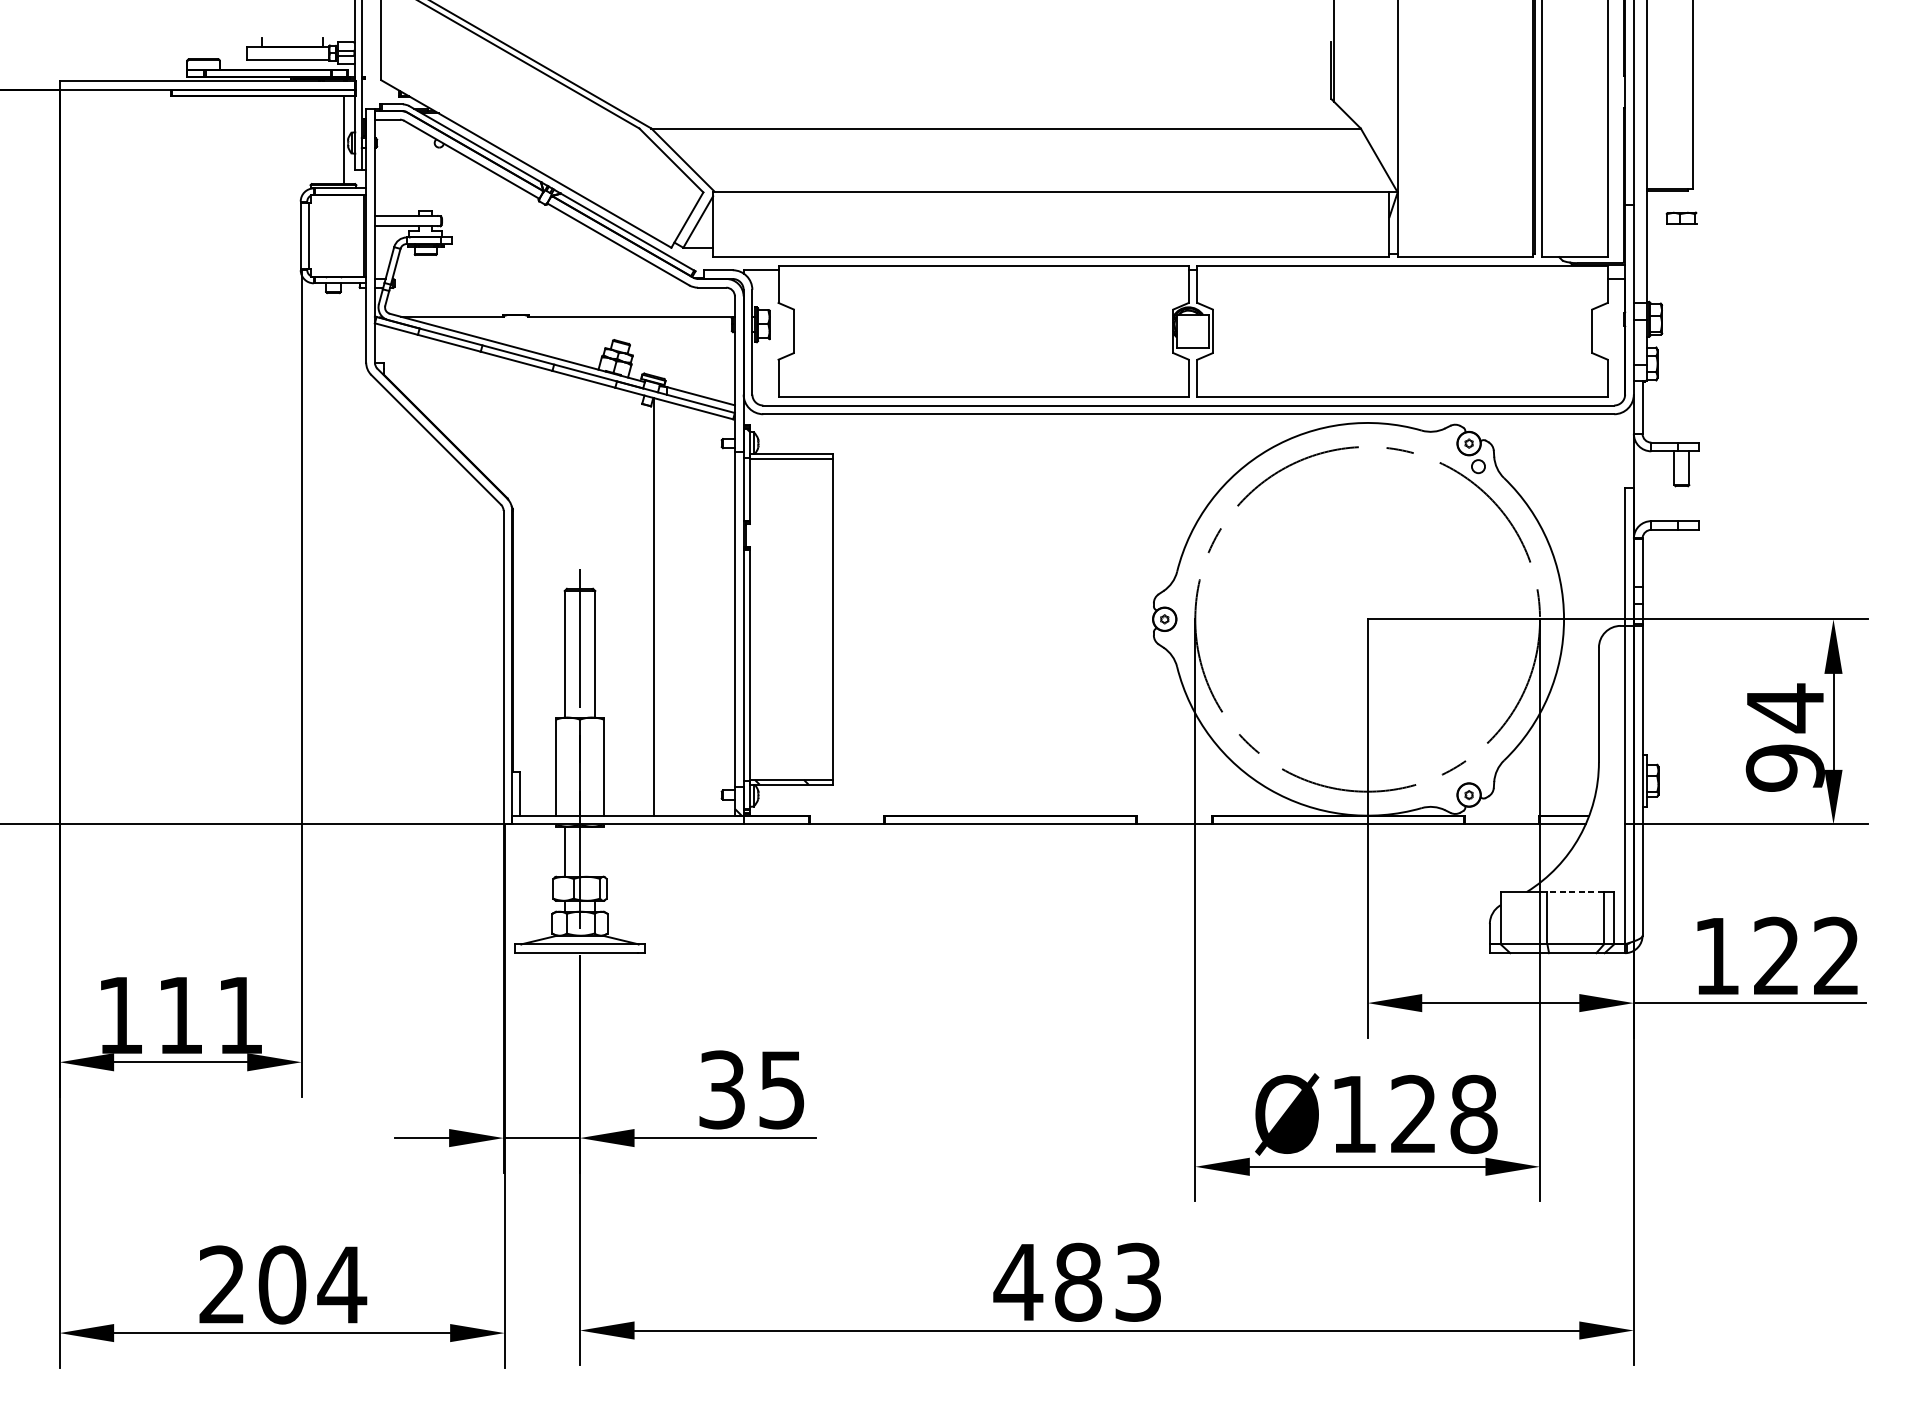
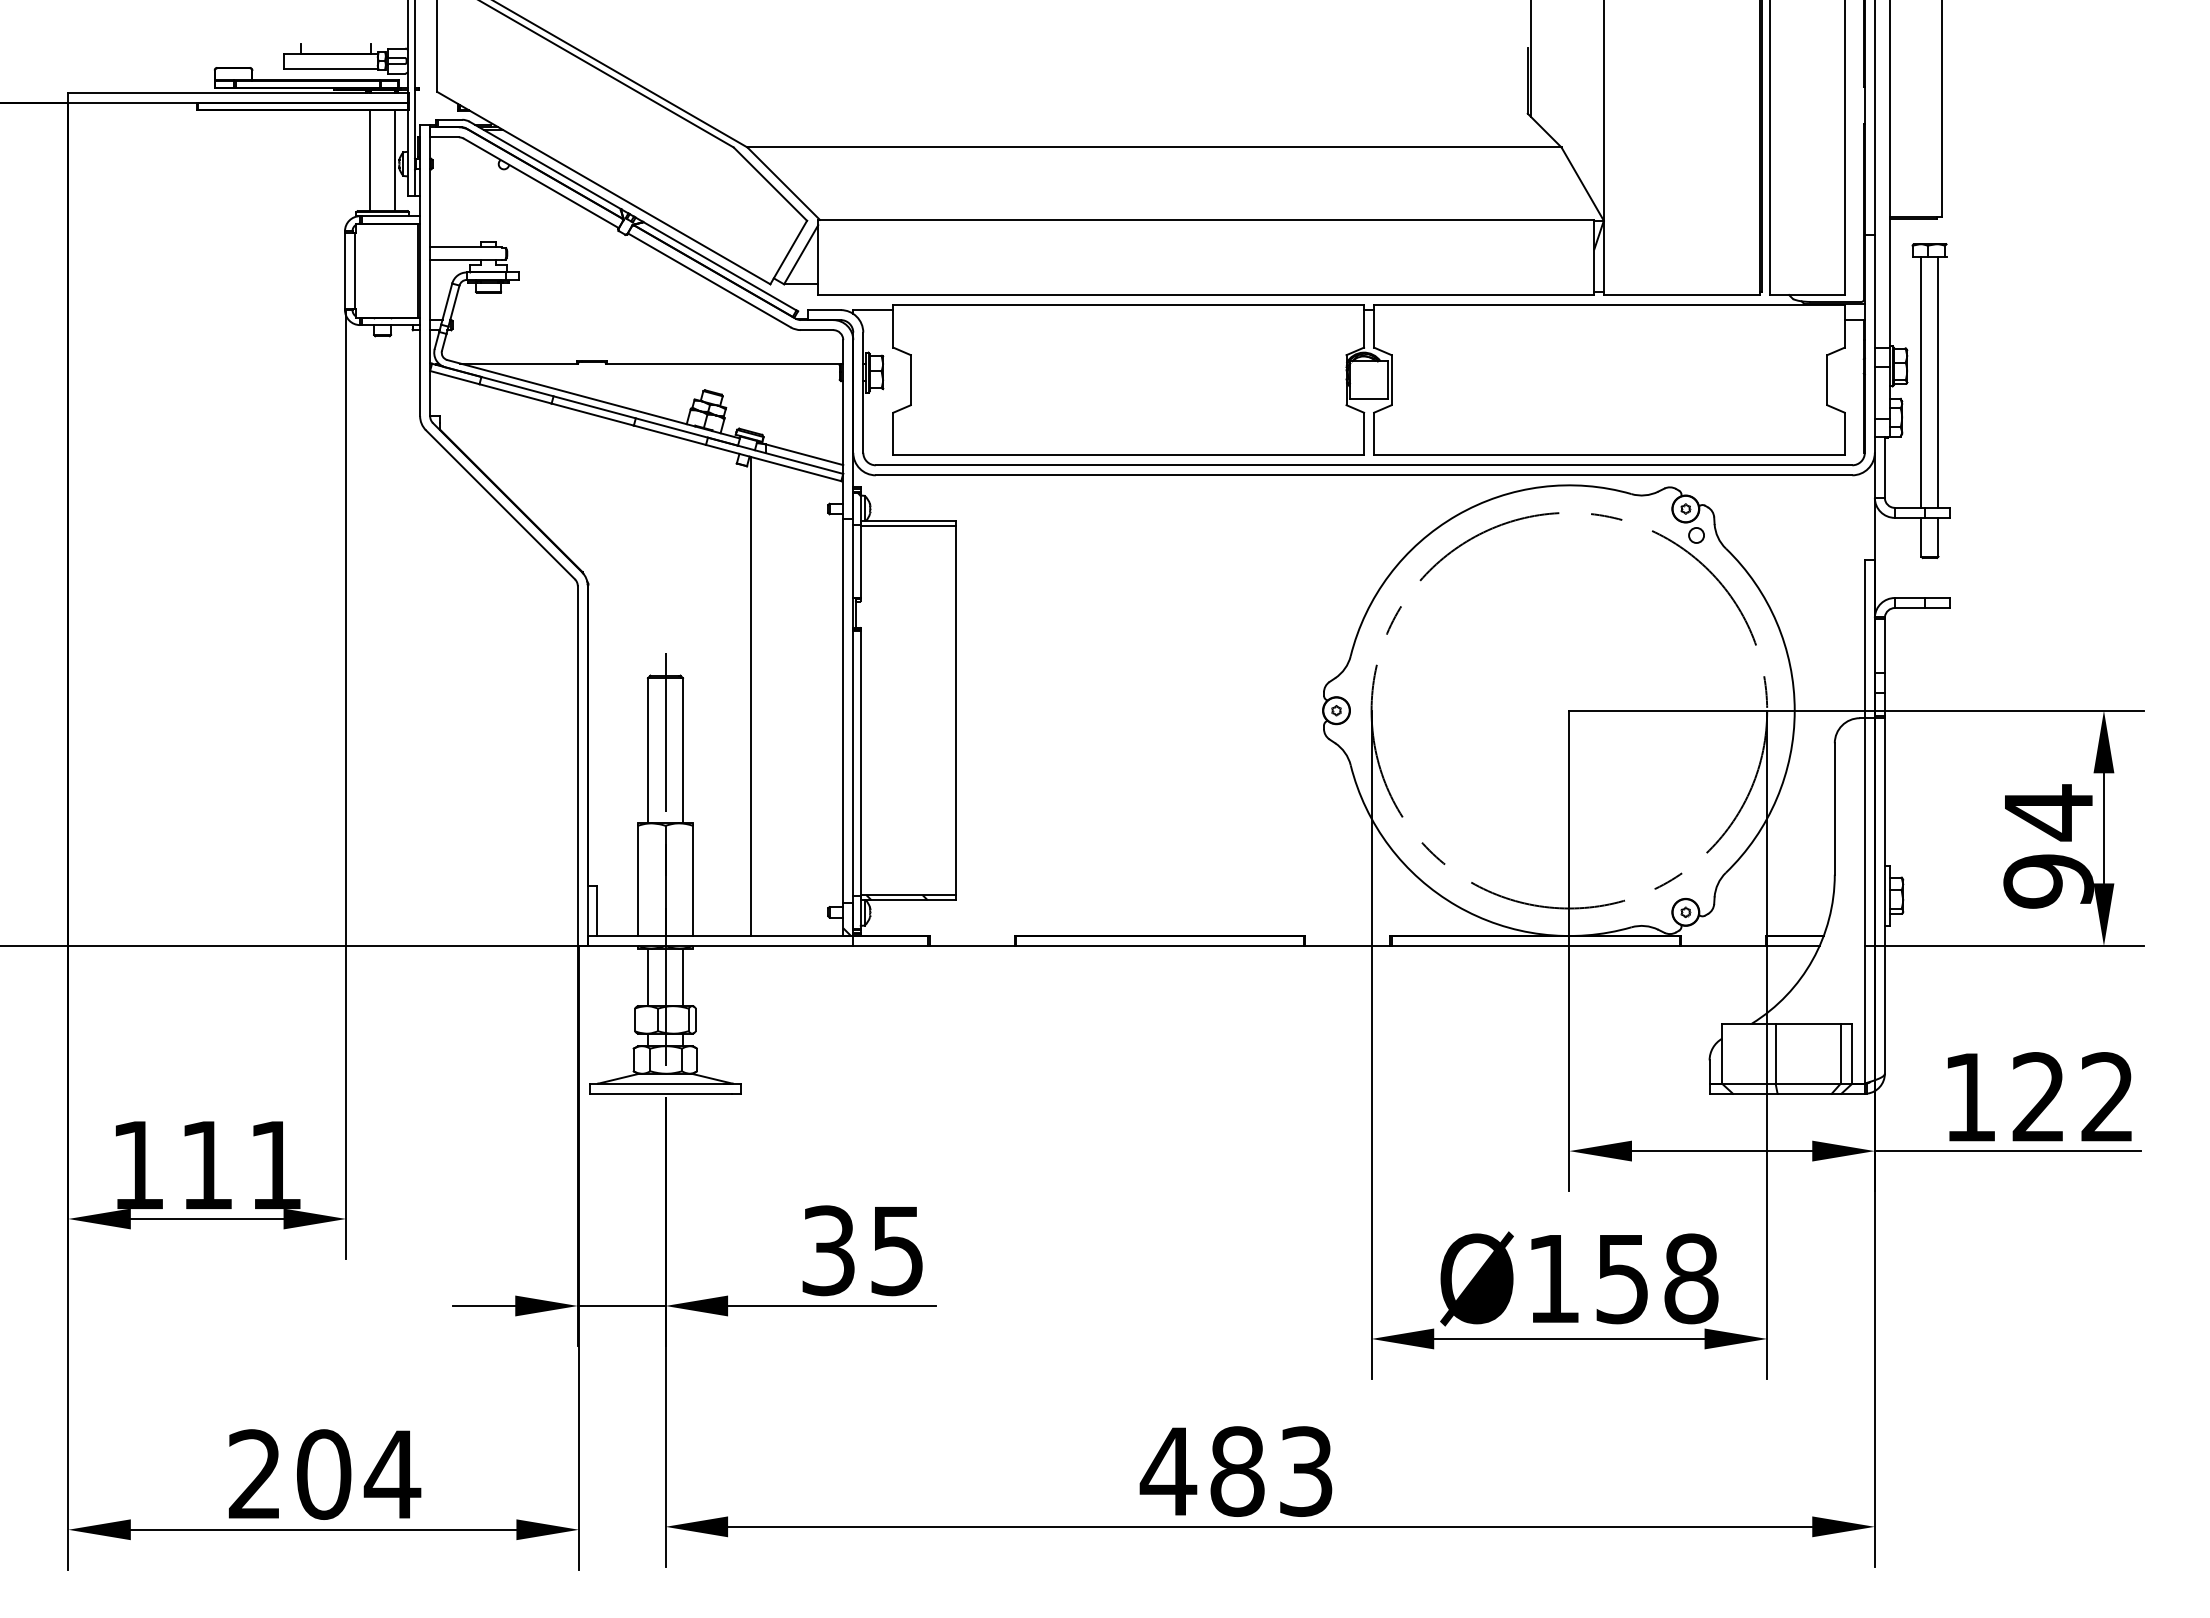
line: (322, 139) -> (370, 160), added
line: (1674, 333) -> (1921, 382), added
line: (1689, 333) -> (1938, 382), added
line: (595, 851) -> (683, 977), added
line: (1576, 891) -> (1808, 1023), dashed -> solid
text: (1413, 1114) -> (1621, 1278), Ø128 -> Ø158

